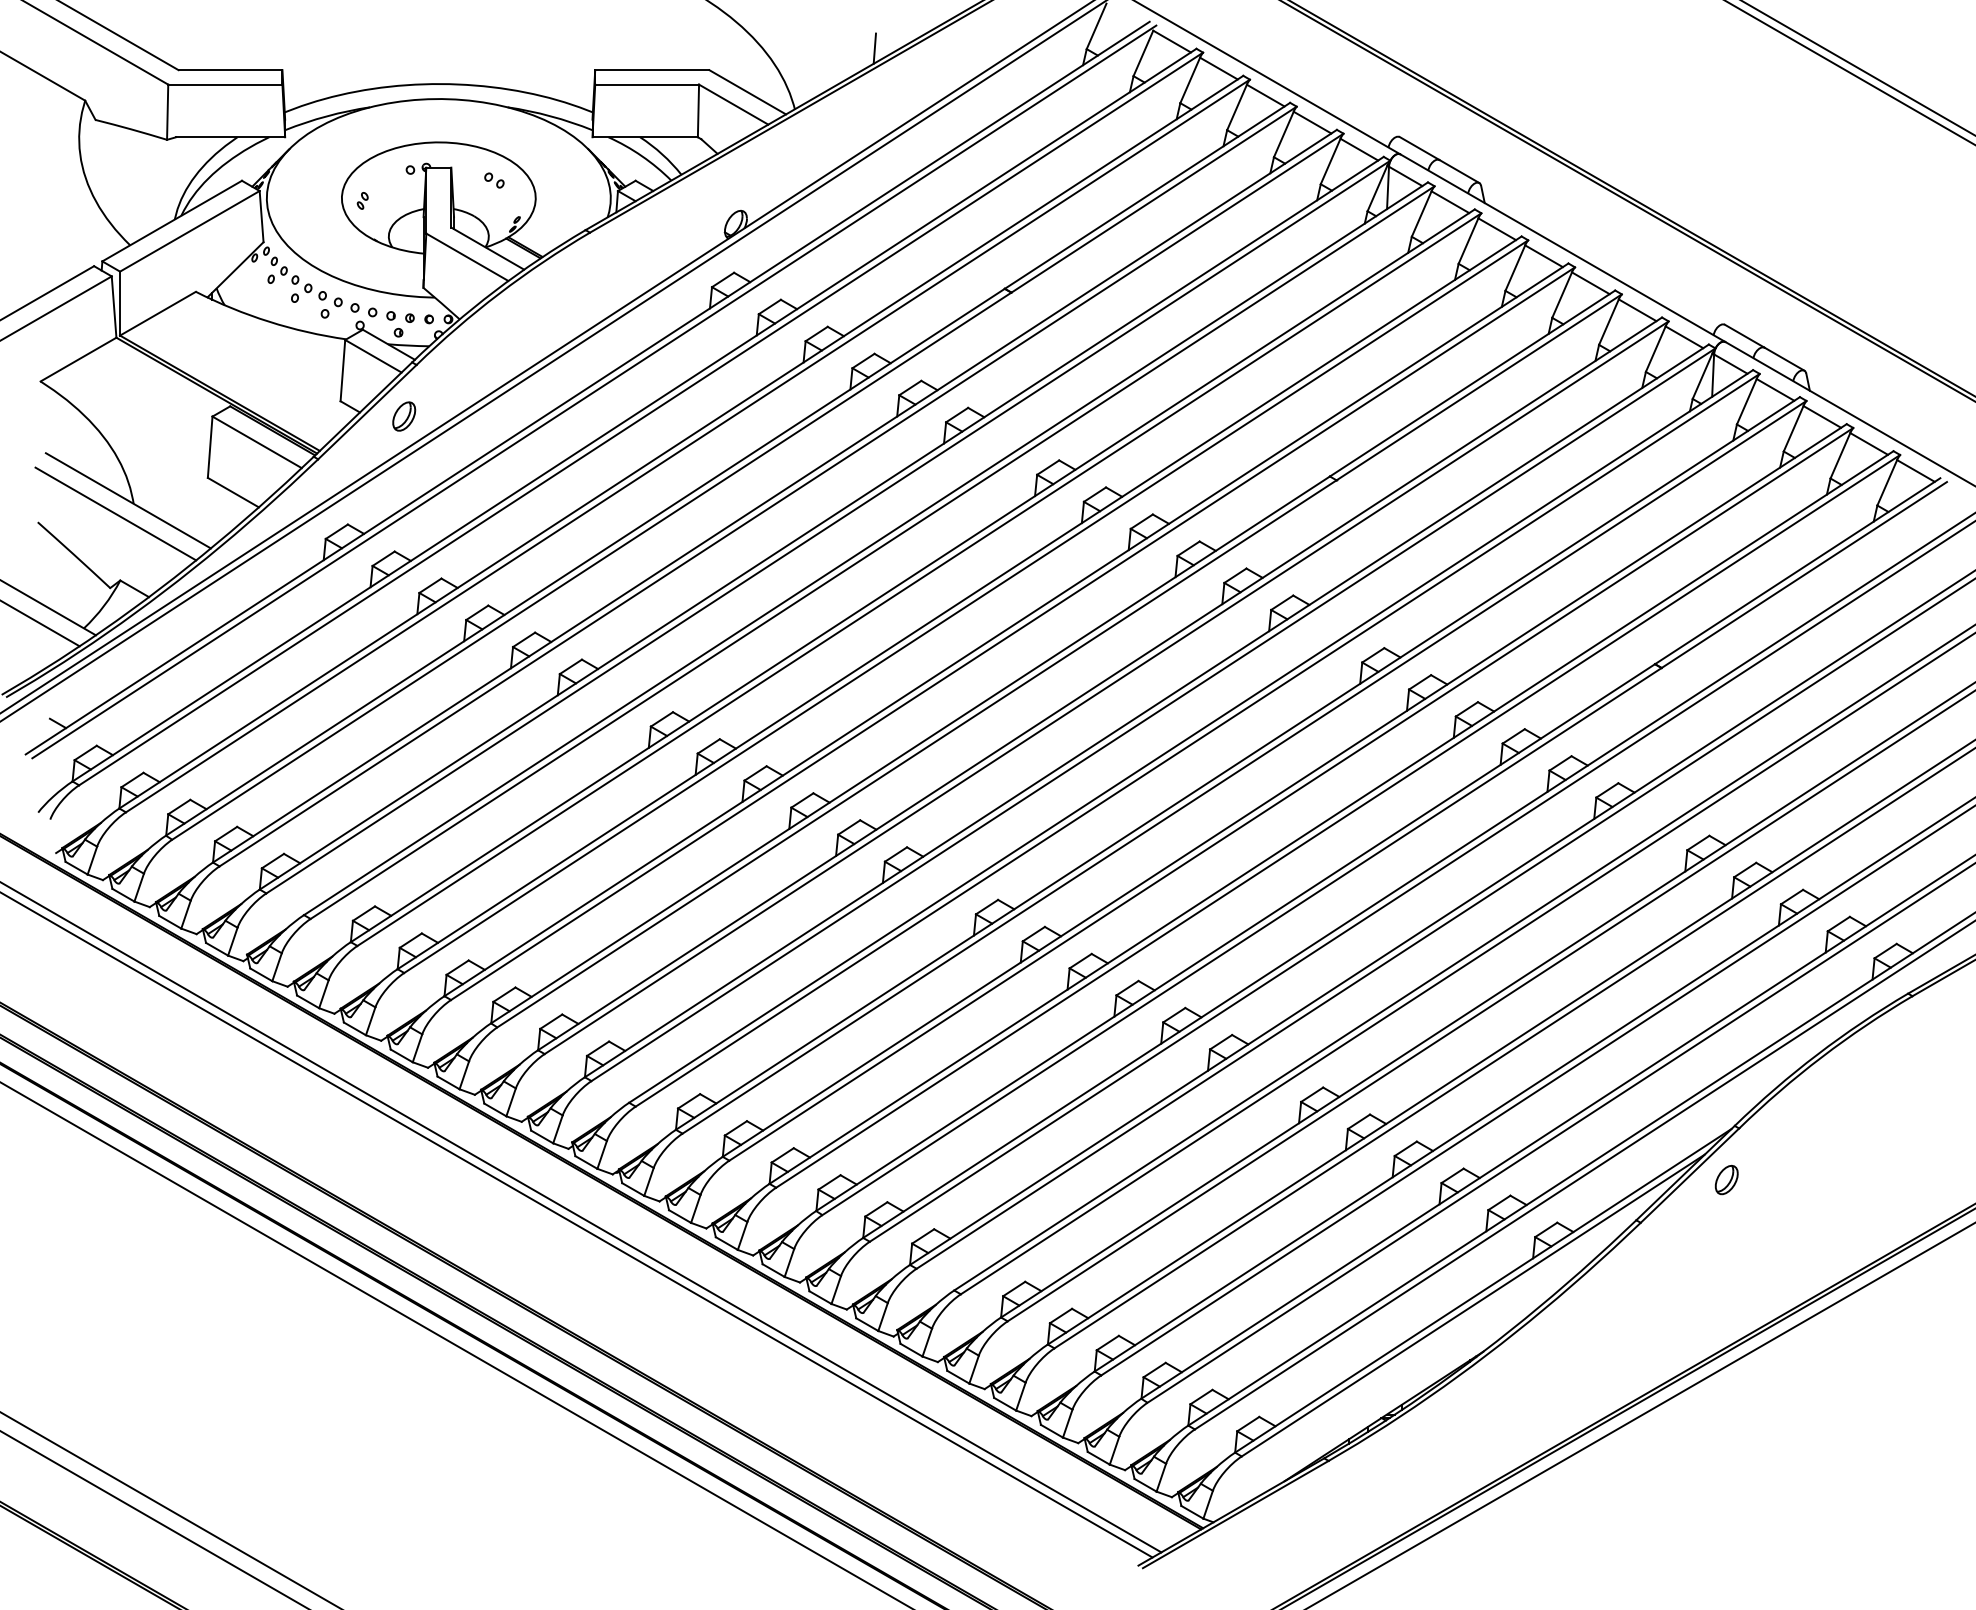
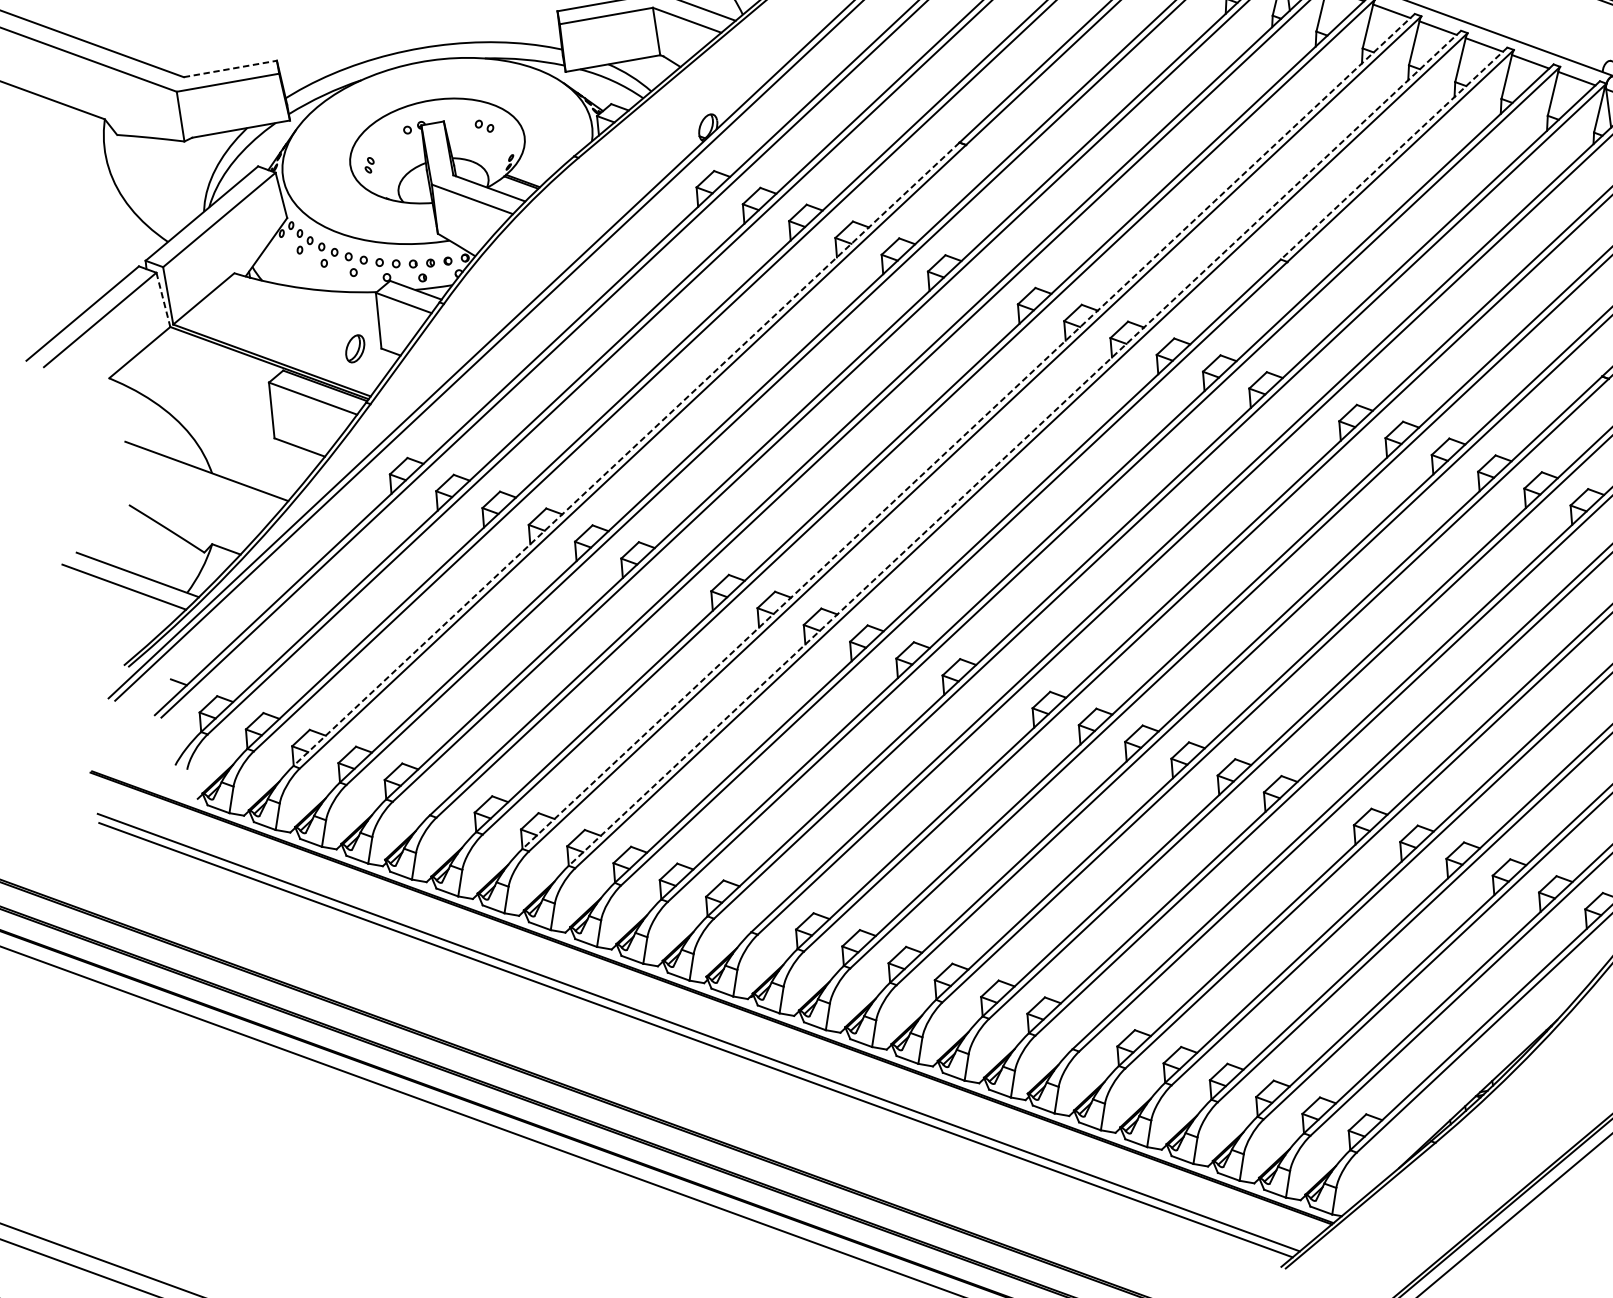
line: (230, 70) -> (230, 69), solid -> dashed
line: (114, 307) -> (163, 300), solid -> dashed
line: (1472, 383) -> (1394, 153), solid -> dashed
part: (404, 416) -> (355, 348), moved
line: (115, 513) -> (197, 484), removed
line: (585, 562) -> (626, 454), solid -> dashed
line: (959, 602) -> (968, 431), solid -> dashed
line: (1006, 629) -> (1014, 447), solid -> dashed

